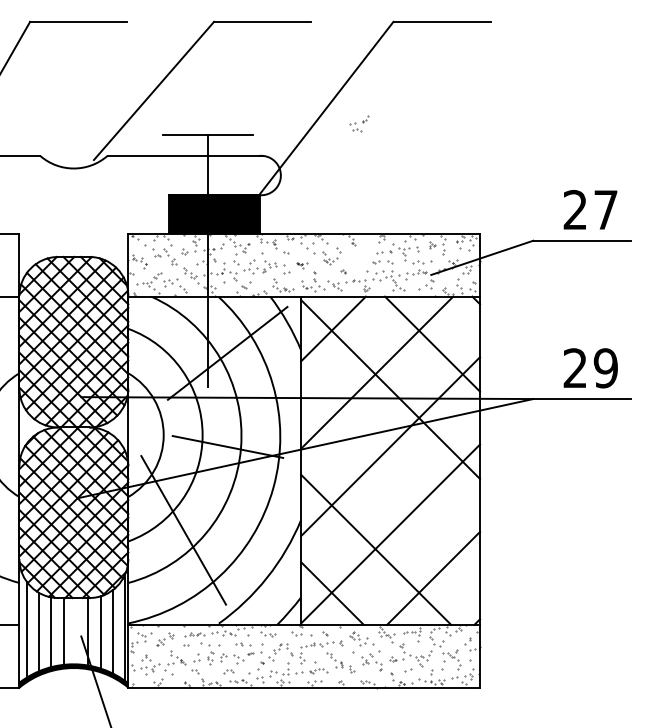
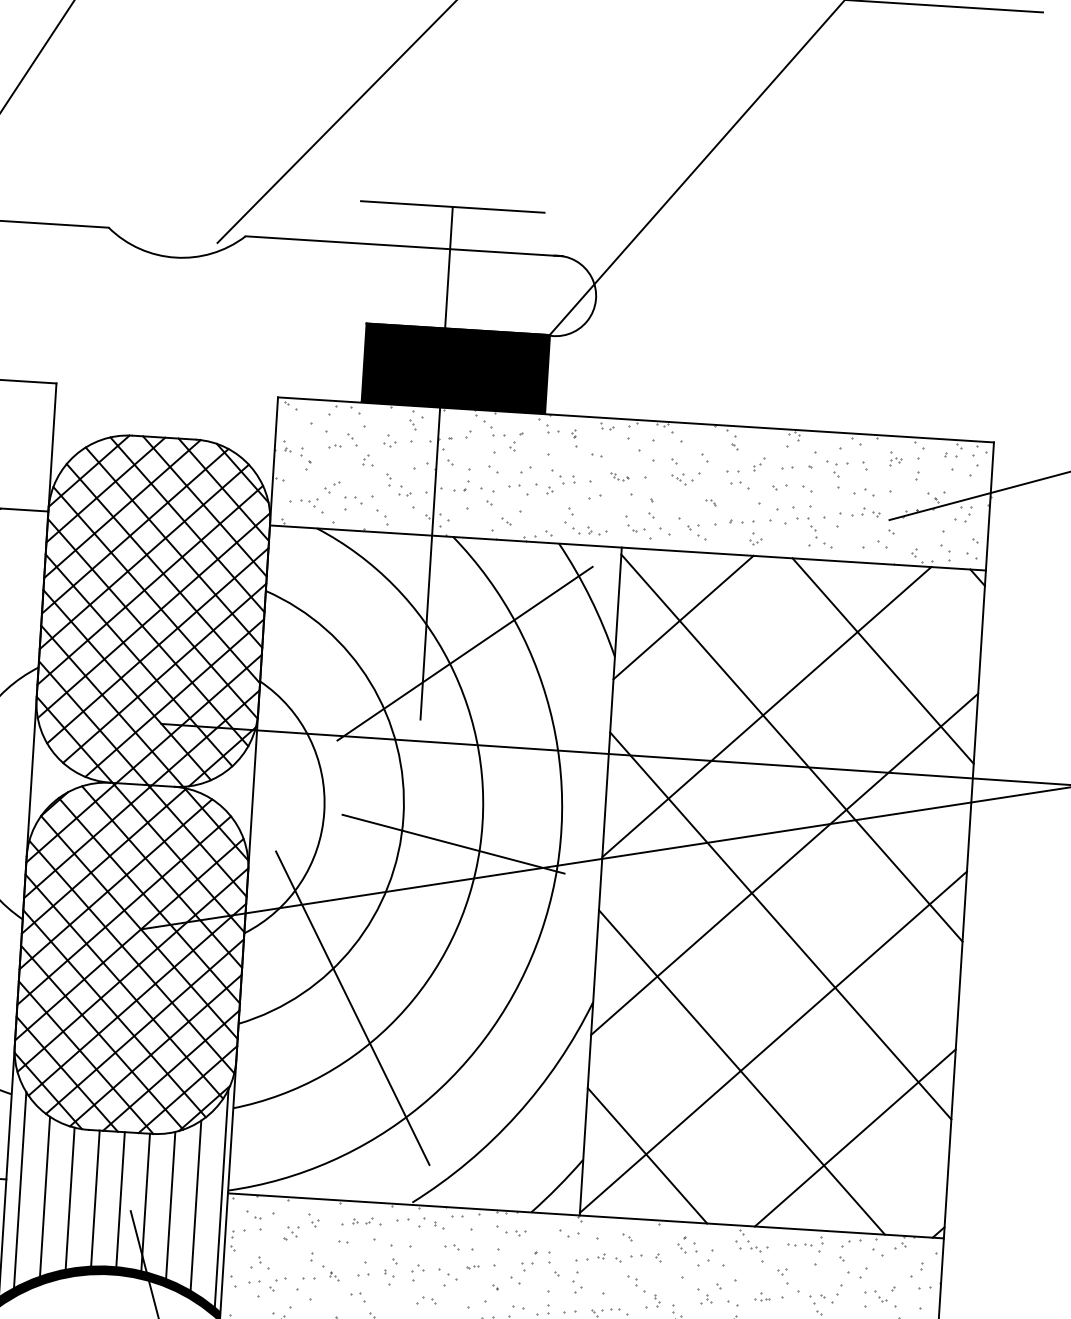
part: (359, 123) -> (745, 471), moved
part: (301, 265) -> (626, 484), size x1.67
line: (390, 476) -> (780, 925), added
line: (75, 631) -> (119, 1200), added

